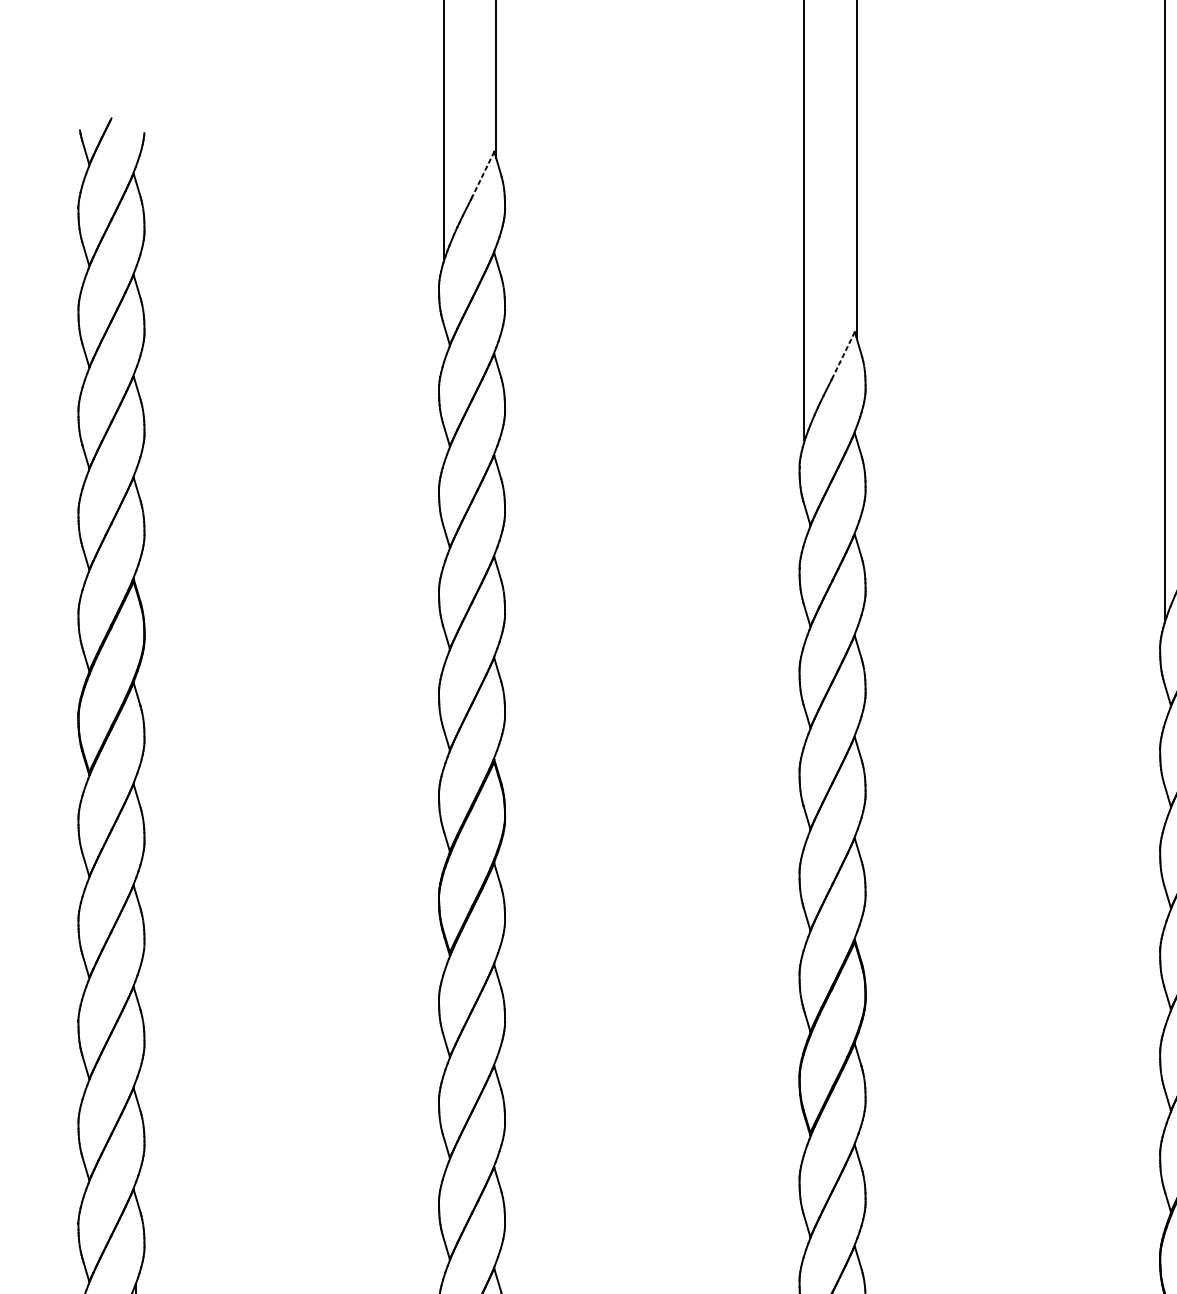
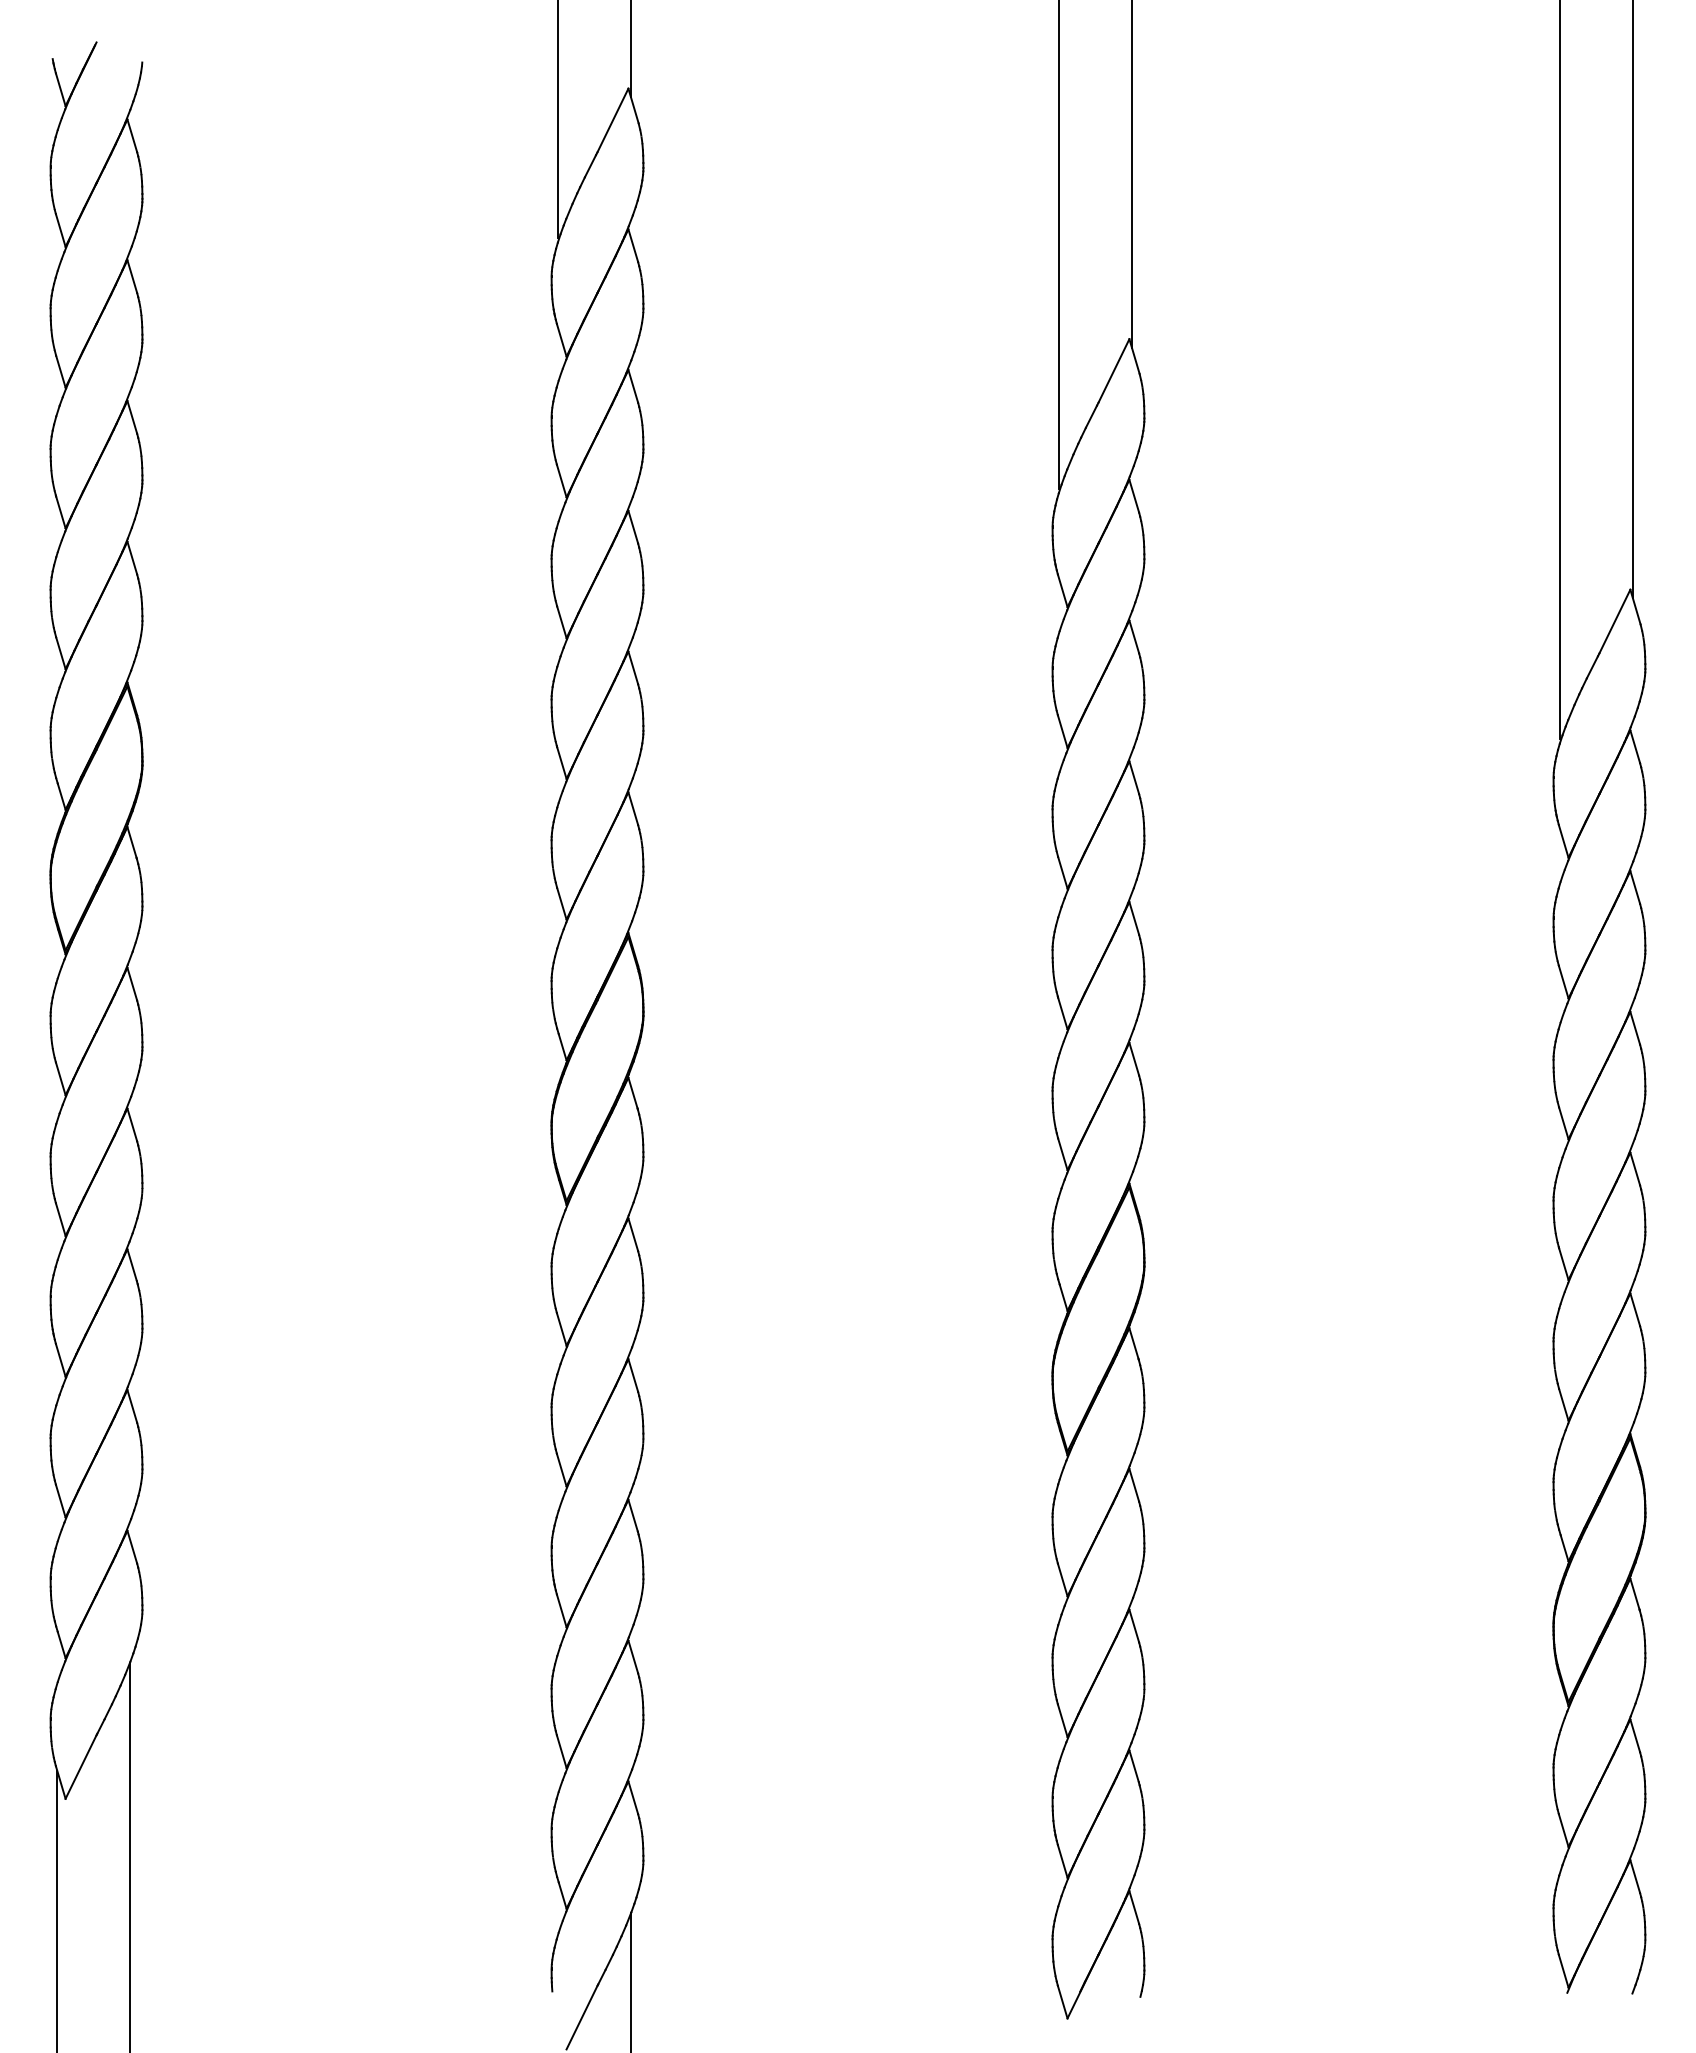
line: (482, 174) -> (612, 120), dashed -> solid
line: (843, 355) -> (1113, 371), dashed -> solid

